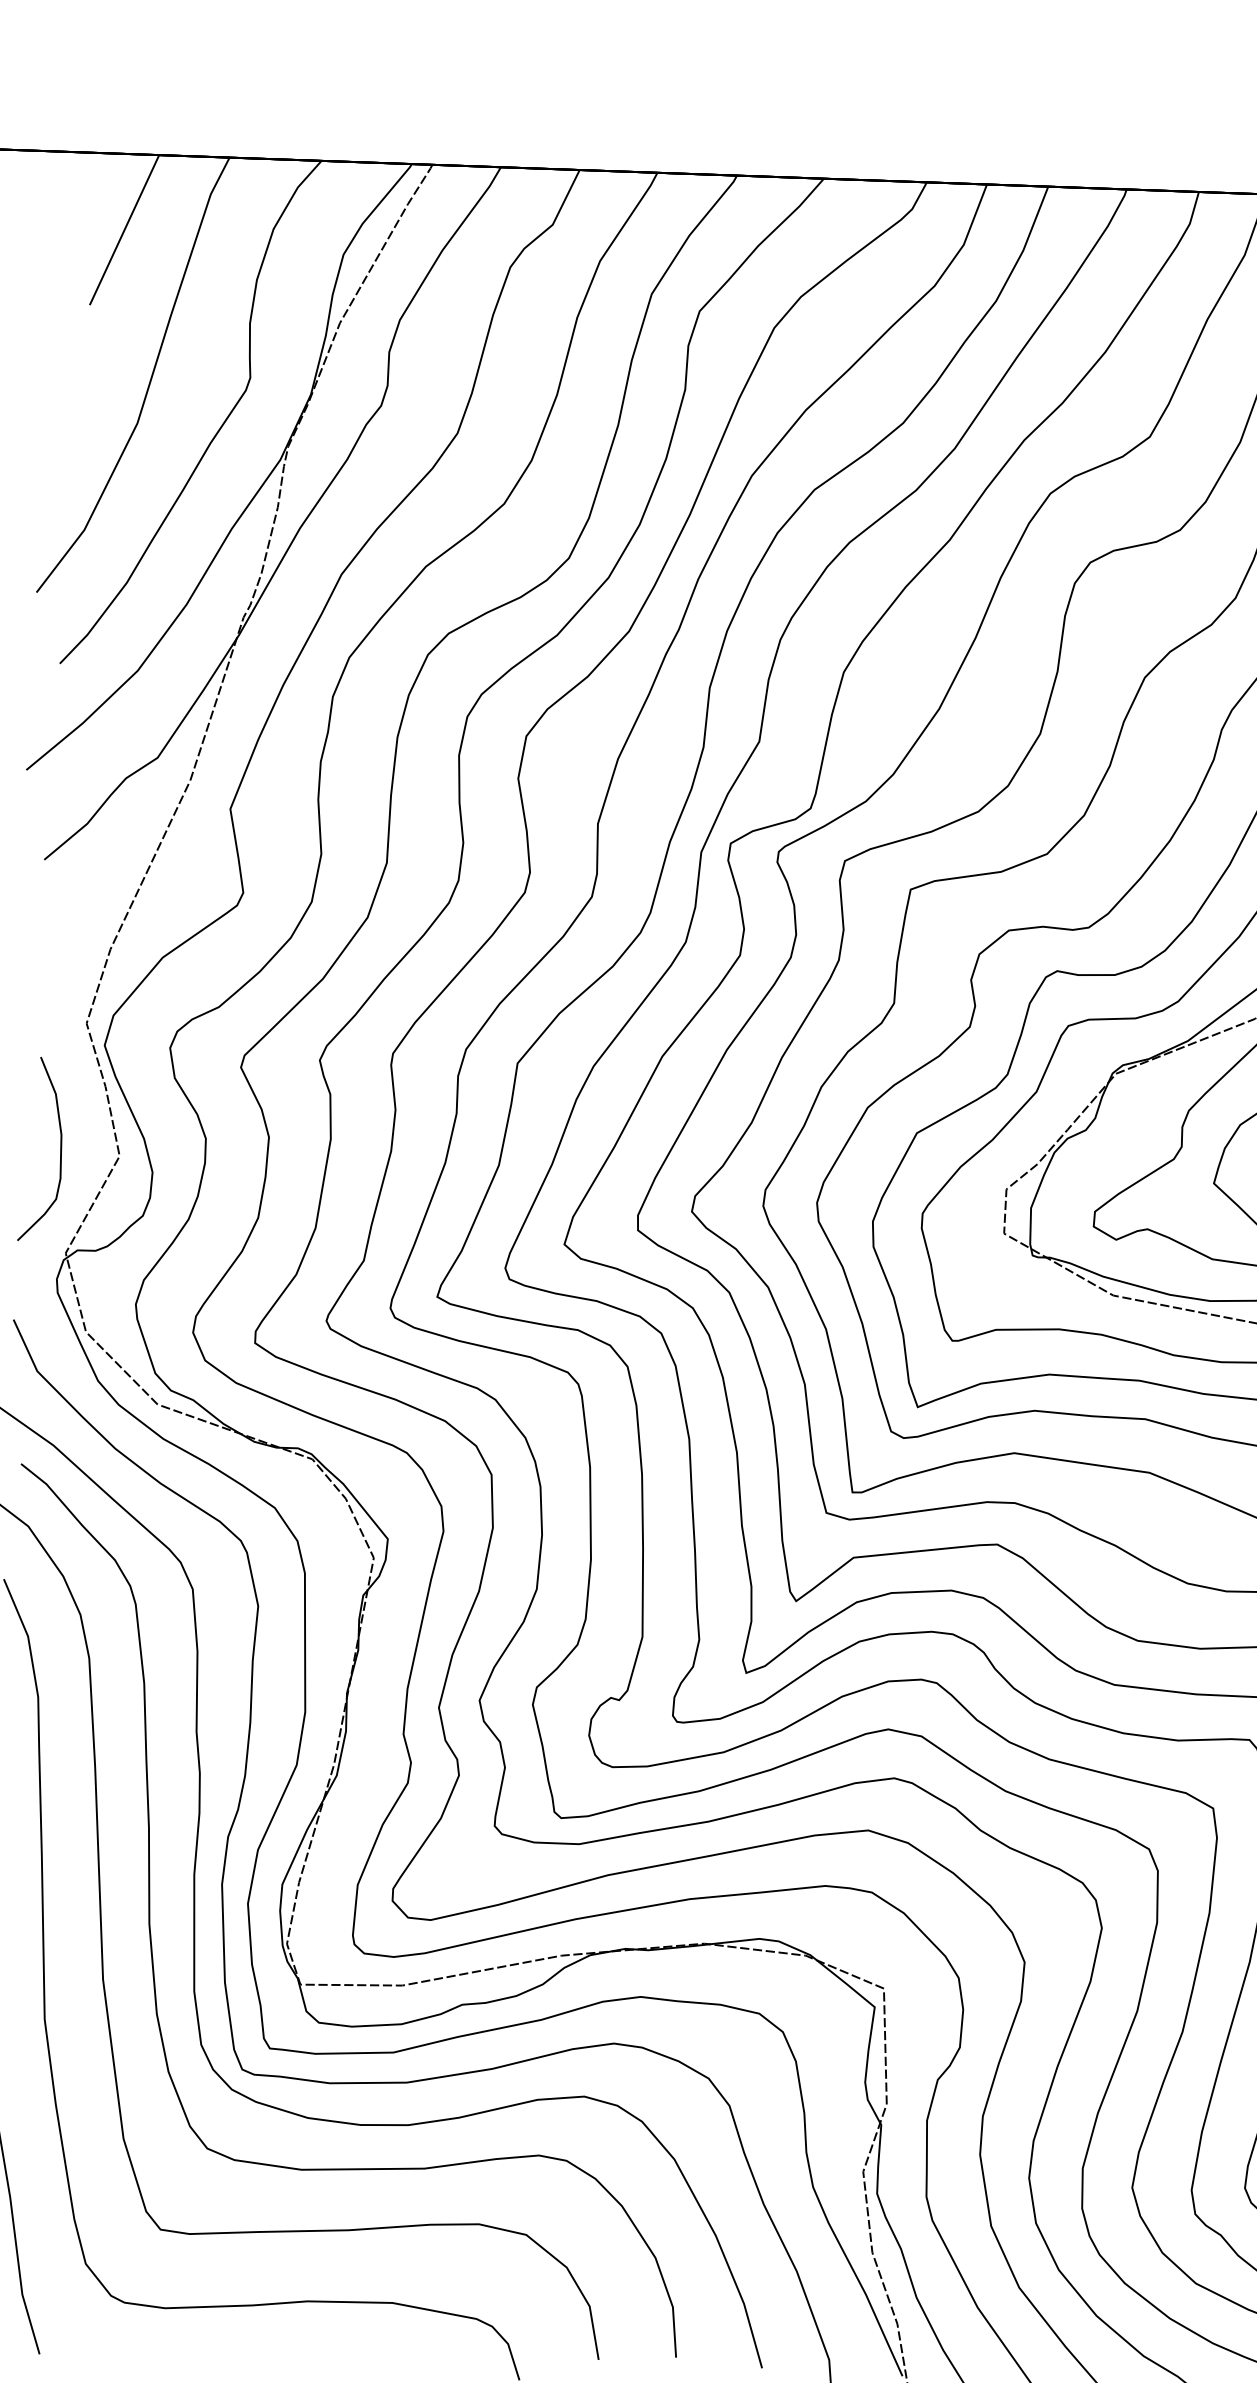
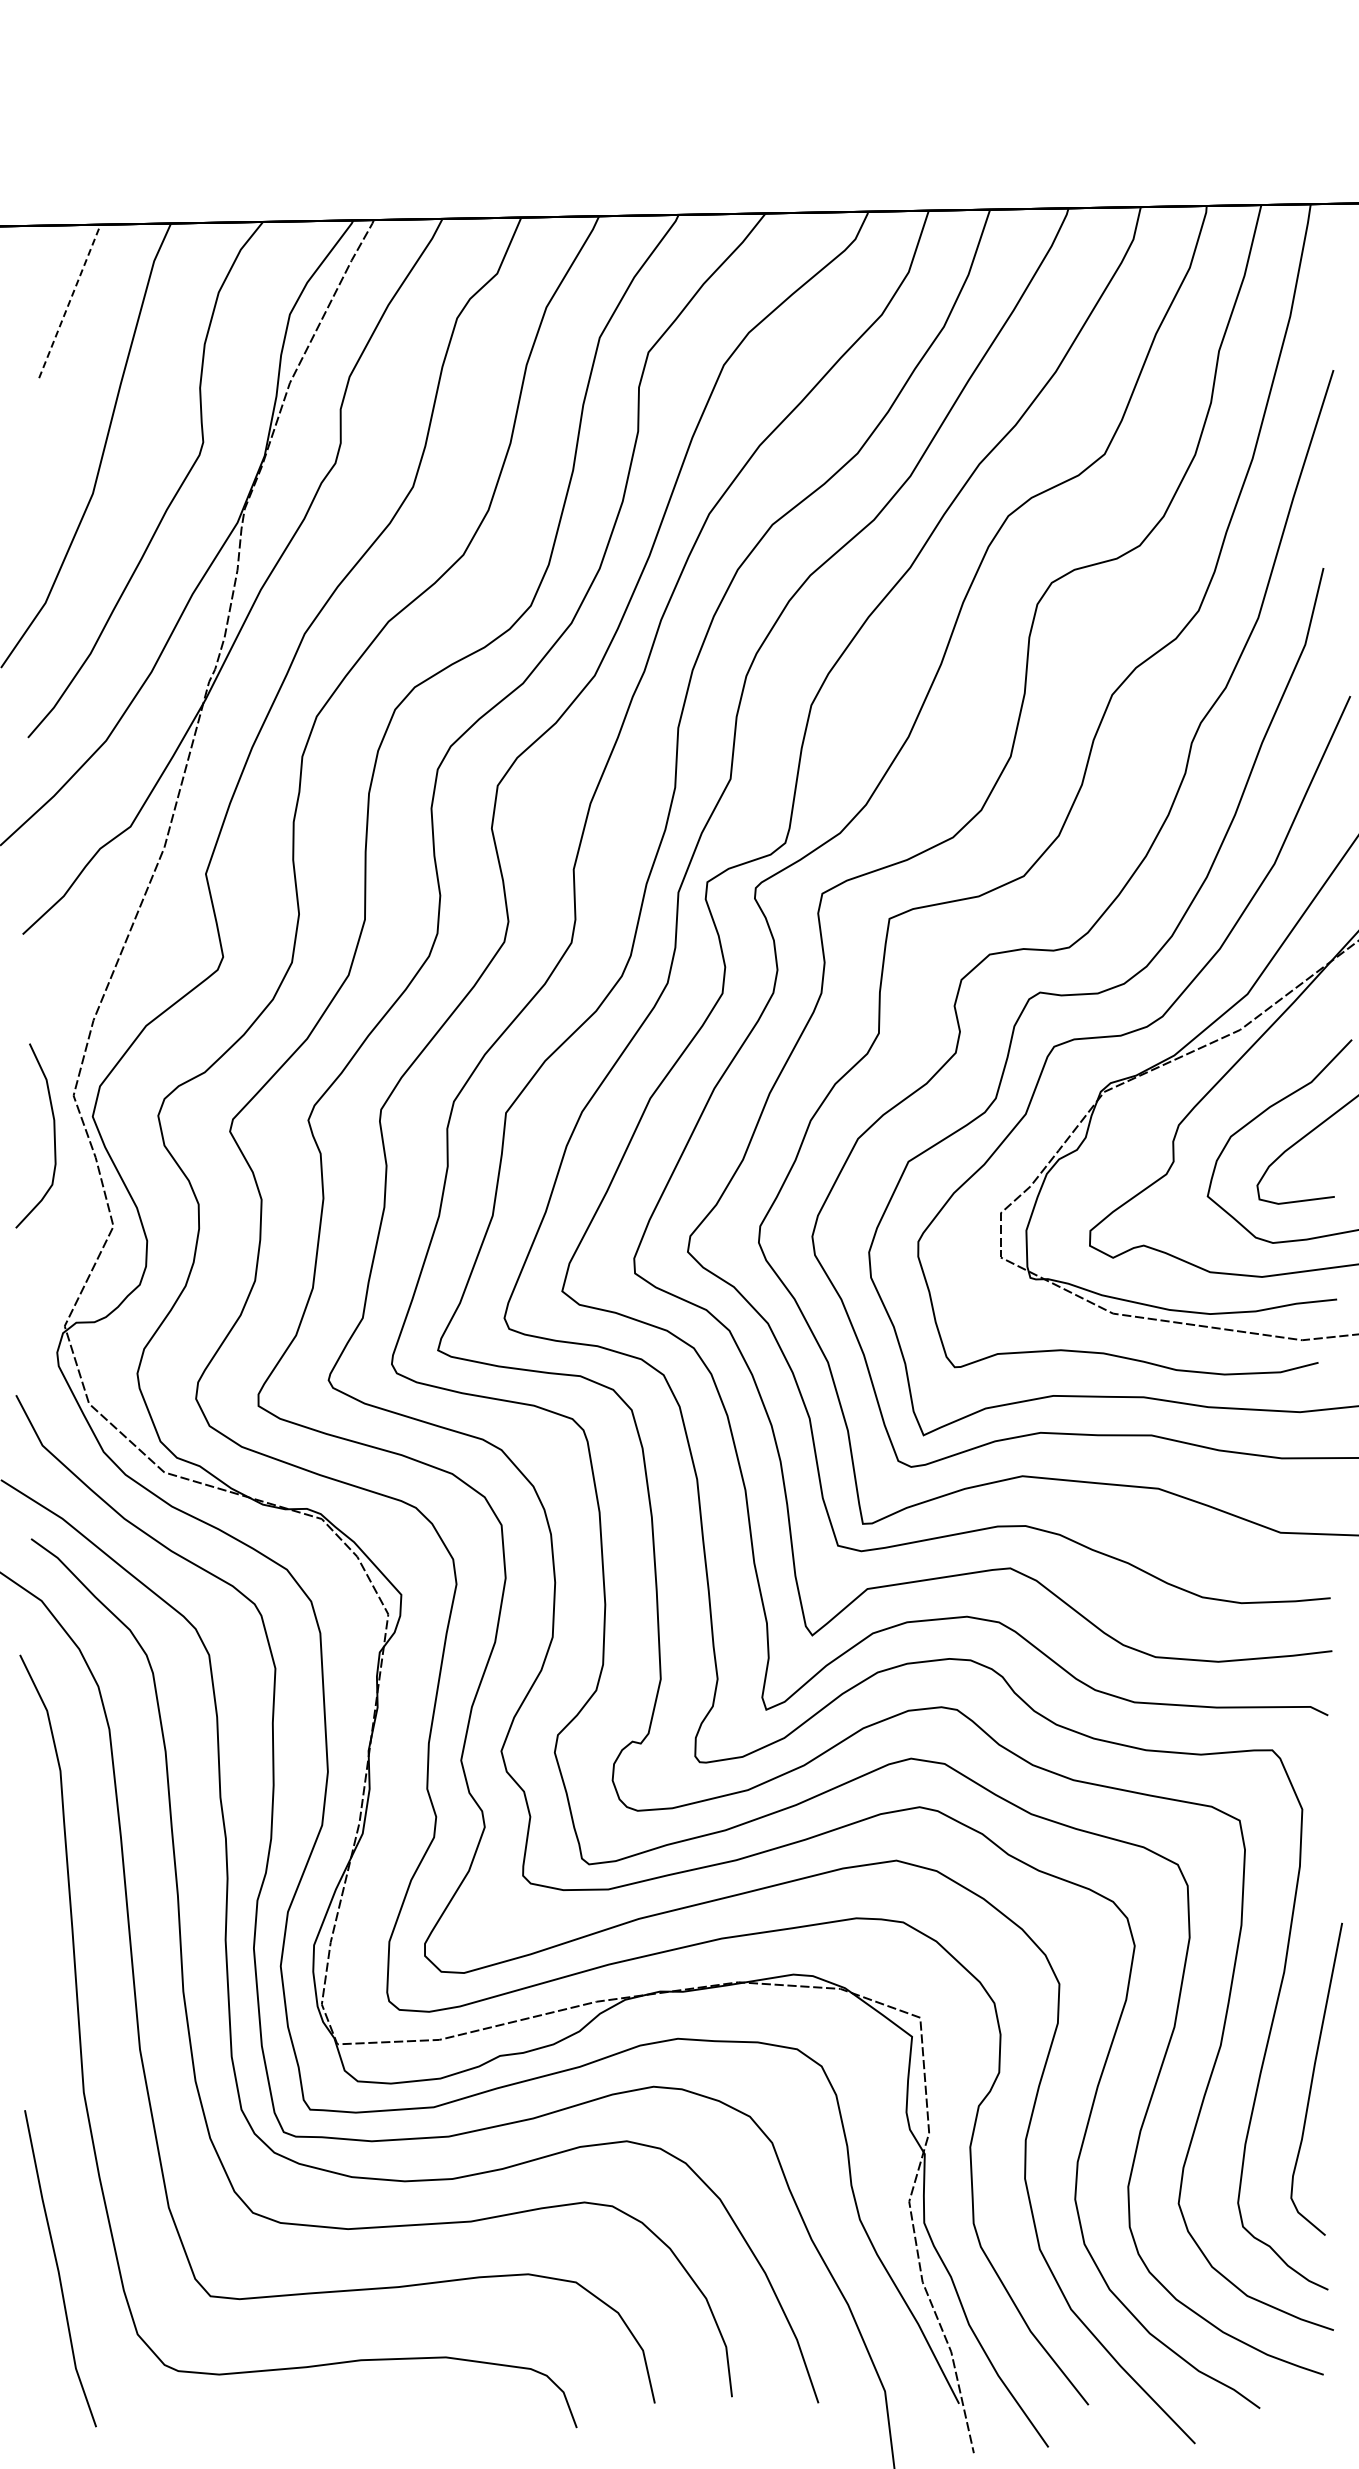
line: (124, 230) -> (69, 301), solid -> dashed
curve: (59, 1150) -> (53, 1135), moved

